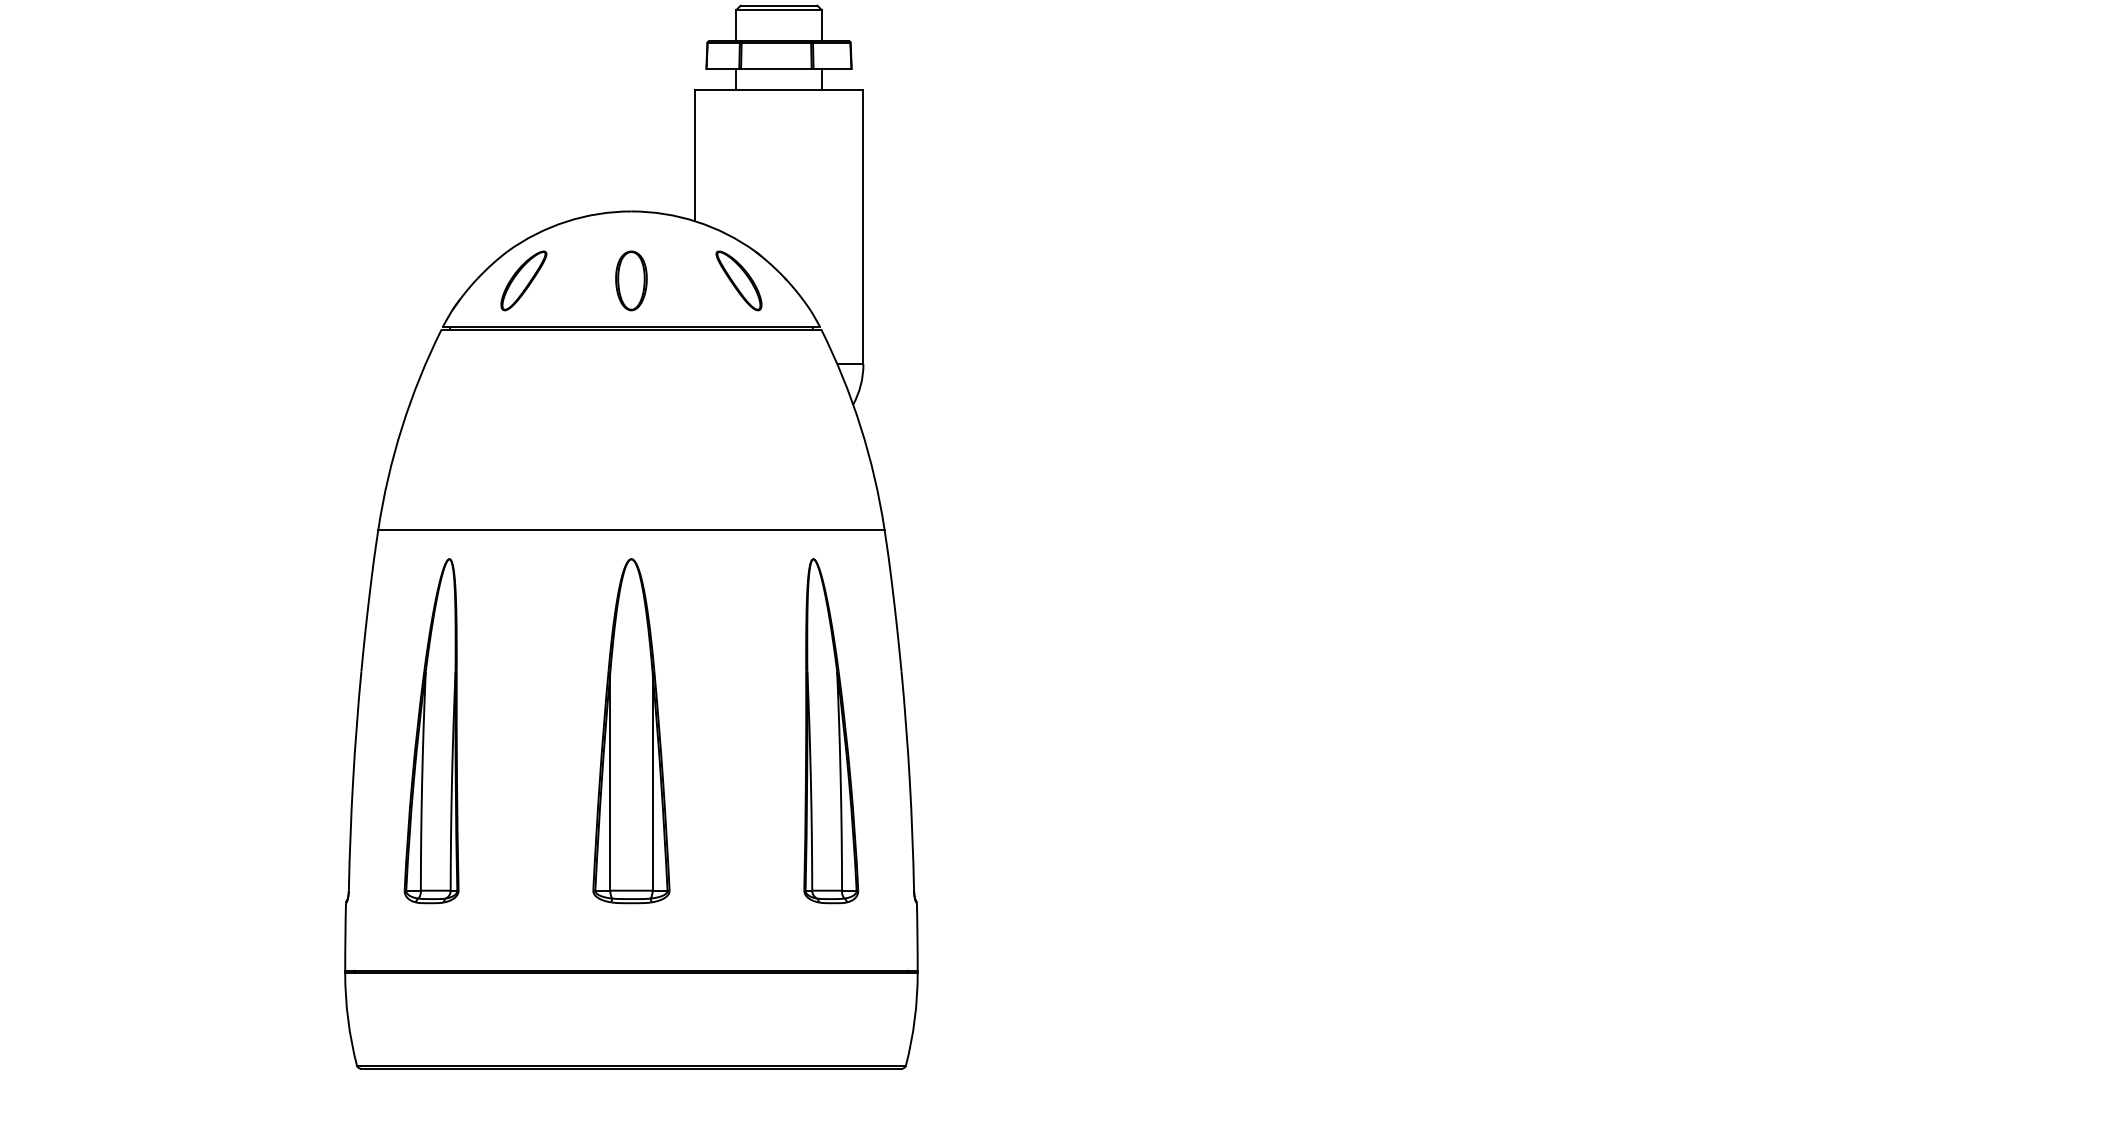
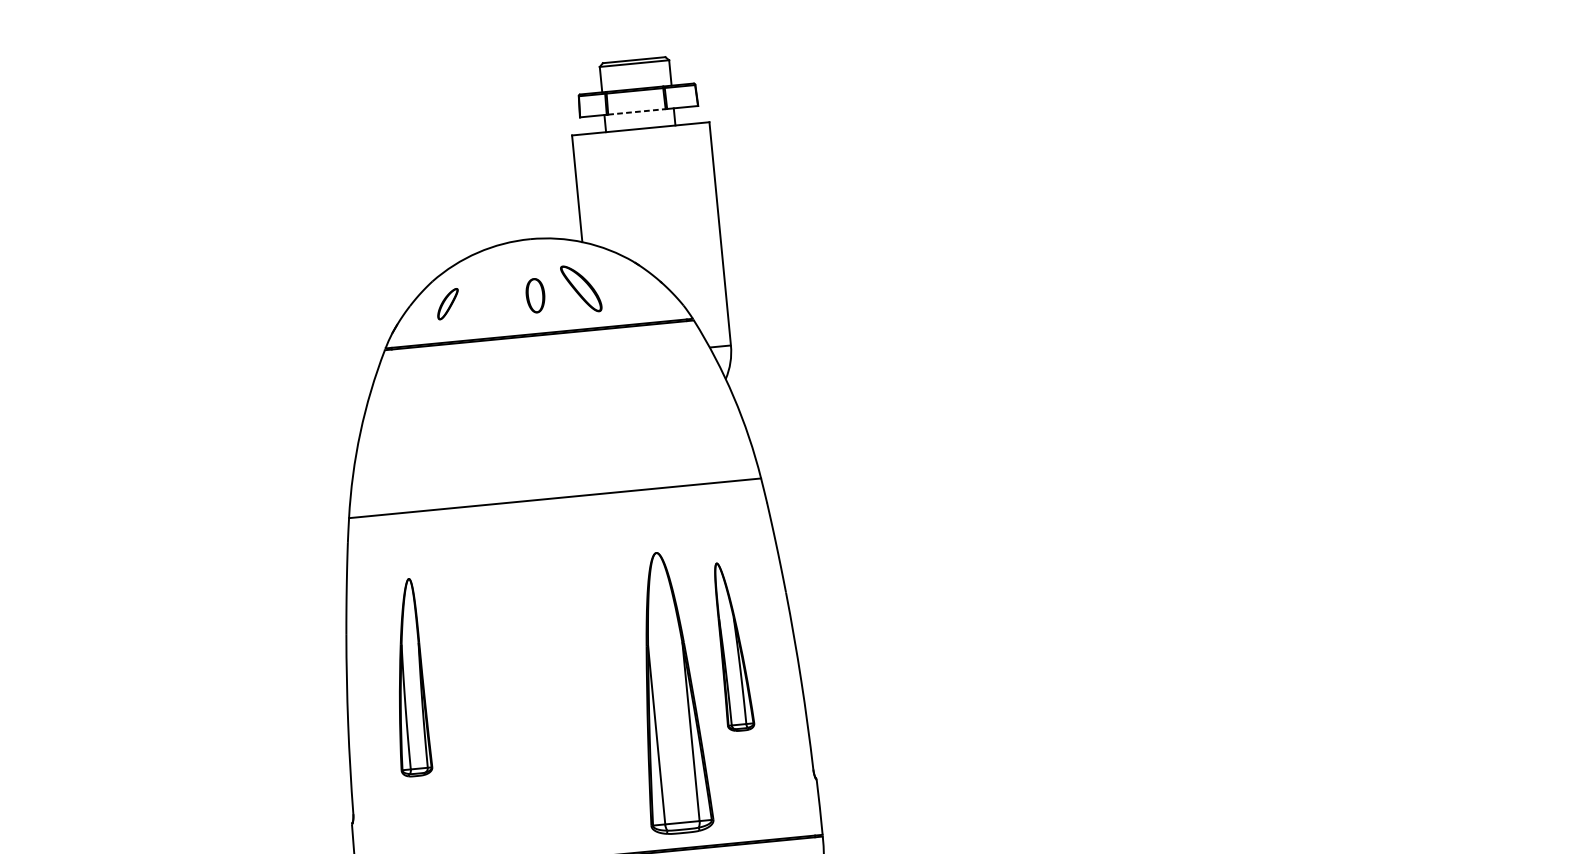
line: (776, 69) -> (637, 112), solid -> dashed
part: (523, 280) -> (447, 303), size x0.6
part: (631, 280) -> (535, 295), size x0.7
part: (738, 280) -> (580, 288), moved
part: (431, 731) -> (408, 678), size x0.7
part: (631, 731) -> (670, 693), moved
part: (831, 731) -> (733, 646), size x0.6

